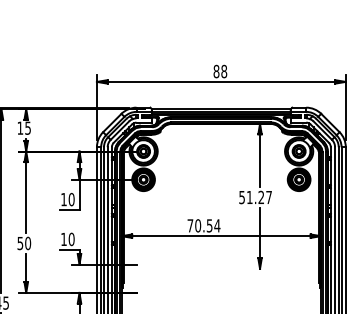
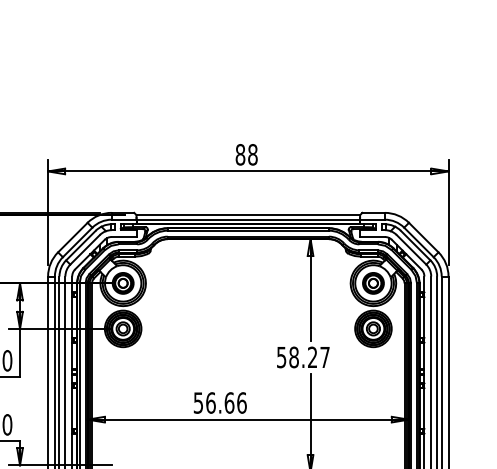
text: (249, 197) -> (293, 357), 51.27 -> 58.27
text: (203, 225) -> (219, 402), 70.54 -> 56.66

